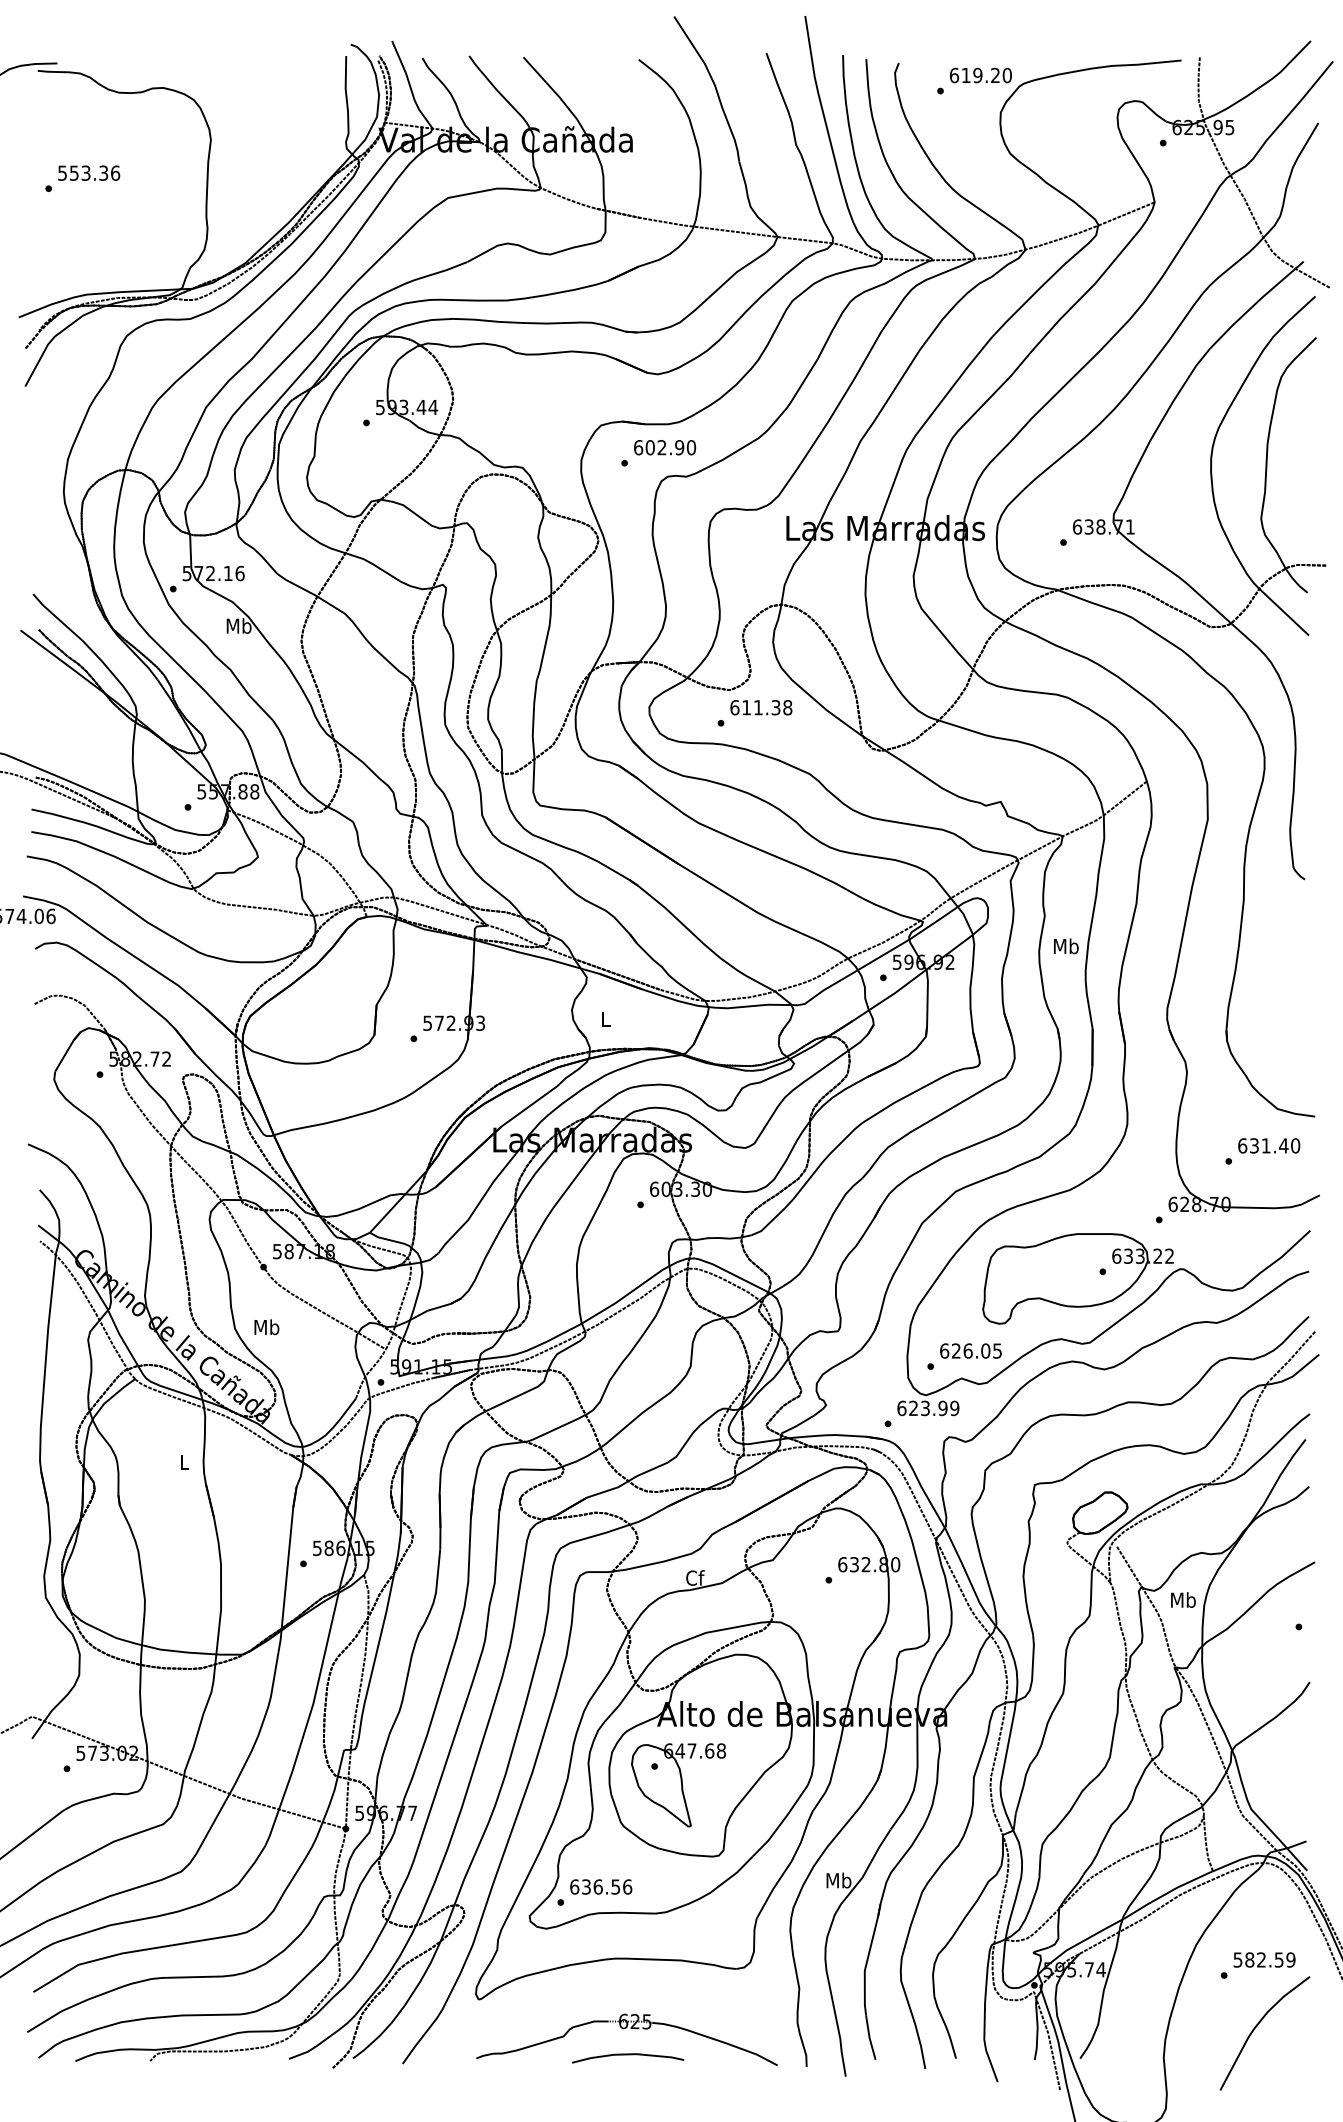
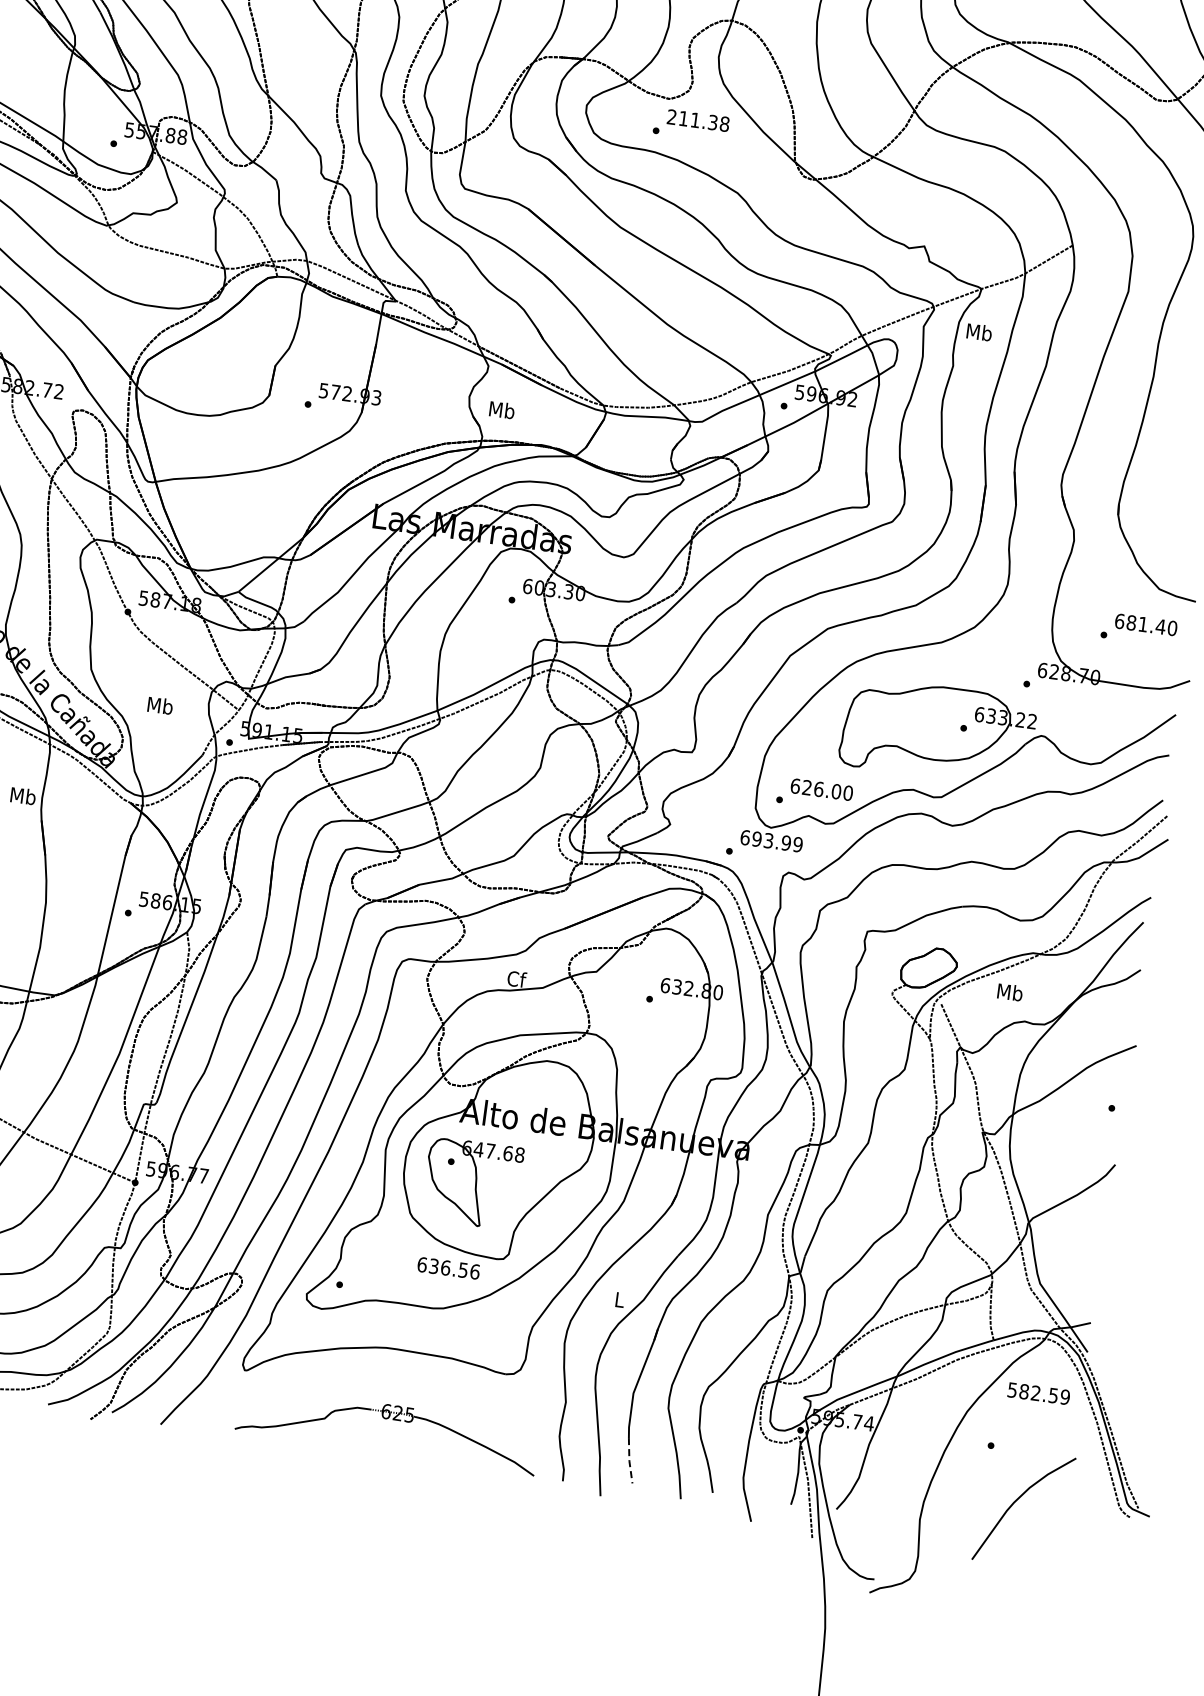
text: (734, 707) -> (671, 116), 611.38 -> 211.38
text: (1066, 946) -> (979, 332), moved
text: (605, 1018) -> (501, 409), L -> Mb
text: (1253, 1145) -> (1130, 622), 631.40 -> 681.40
text: (266, 1327) -> (159, 705), moved
text: (997, 1350) -> (848, 792), 626.05 -> 626.00
text: (913, 1408) -> (756, 839), 623.99 -> 693.99
text: (184, 1462) -> (23, 796), L -> Mb
text: (1183, 1599) -> (1010, 991), moved
text: (838, 1880) -> (619, 1299), Mb -> L
text: (601, 1886) -> (449, 1267), moved
text: (1264, 1959) -> (1038, 1393), moved
line: (869, 2038) -> (629, 1461), solid -> dashed
curve: (628, 2055) -> (386, 1446), removed

